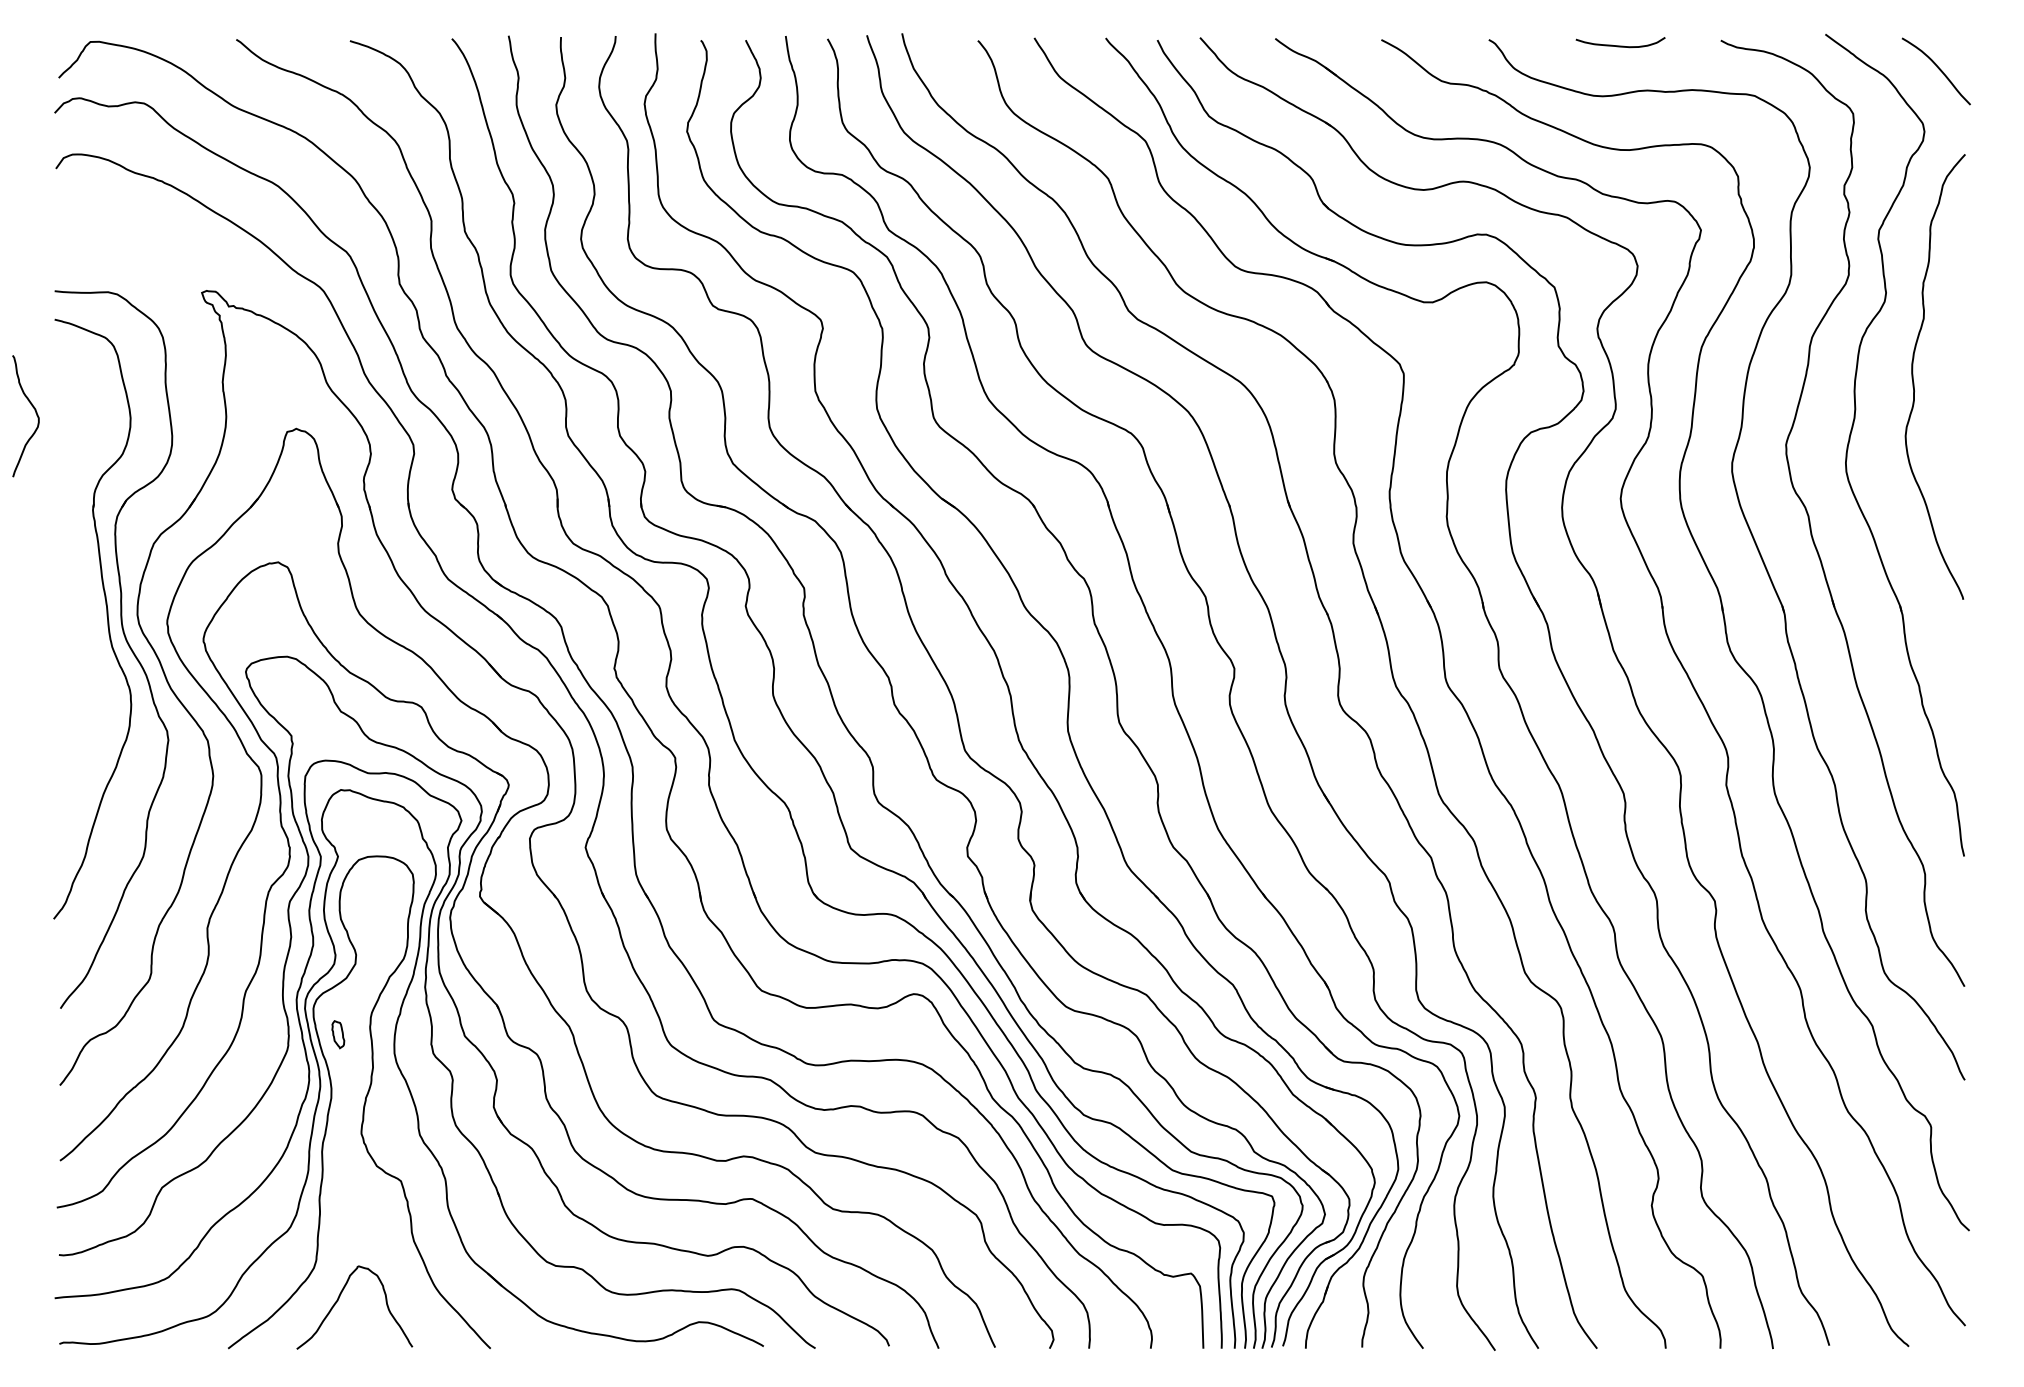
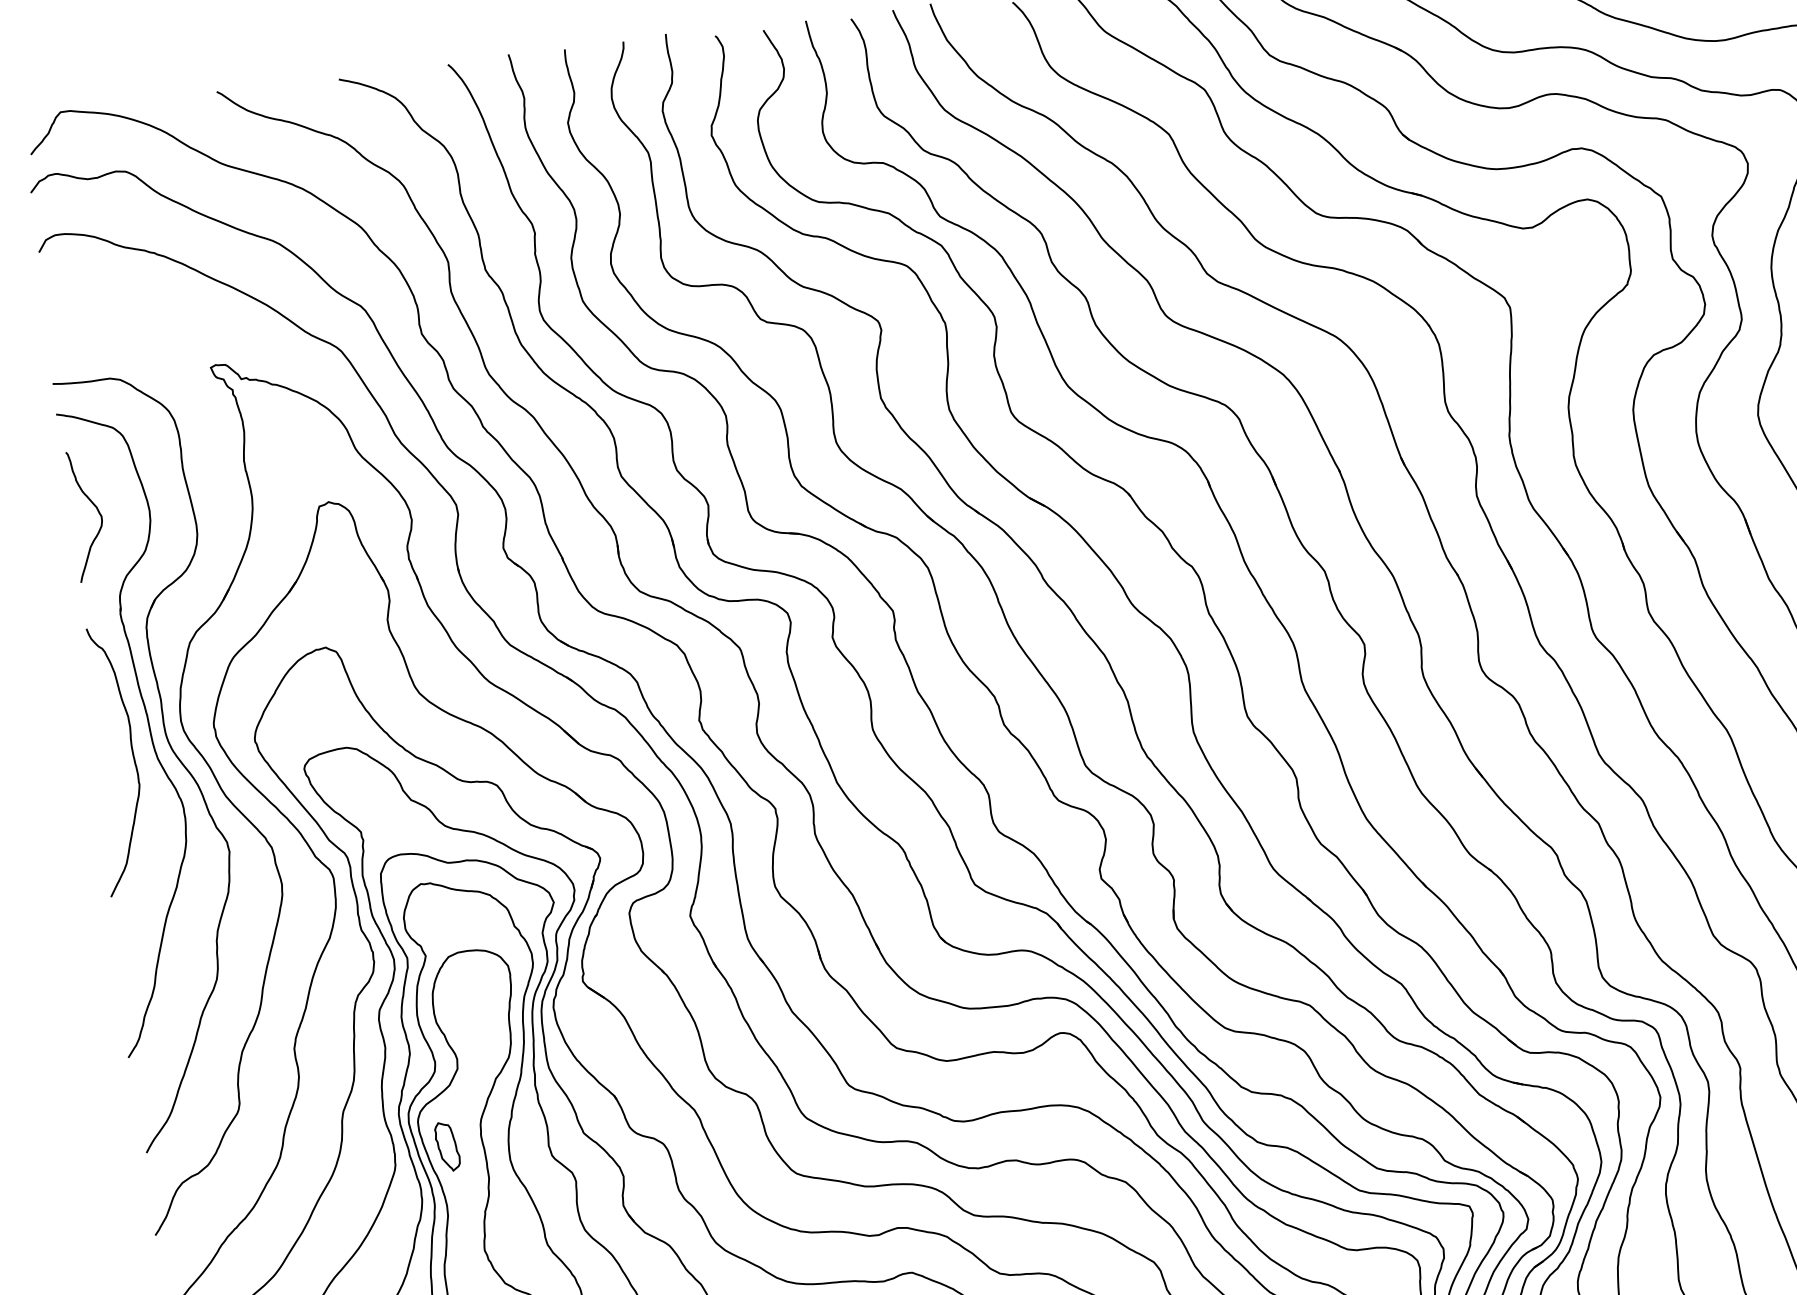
curve: (35, 413) -> (97, 511), moved
curve: (89, 644) -> (133, 758), added
part: (338, 1034) -> (447, 1146), size x1.67

